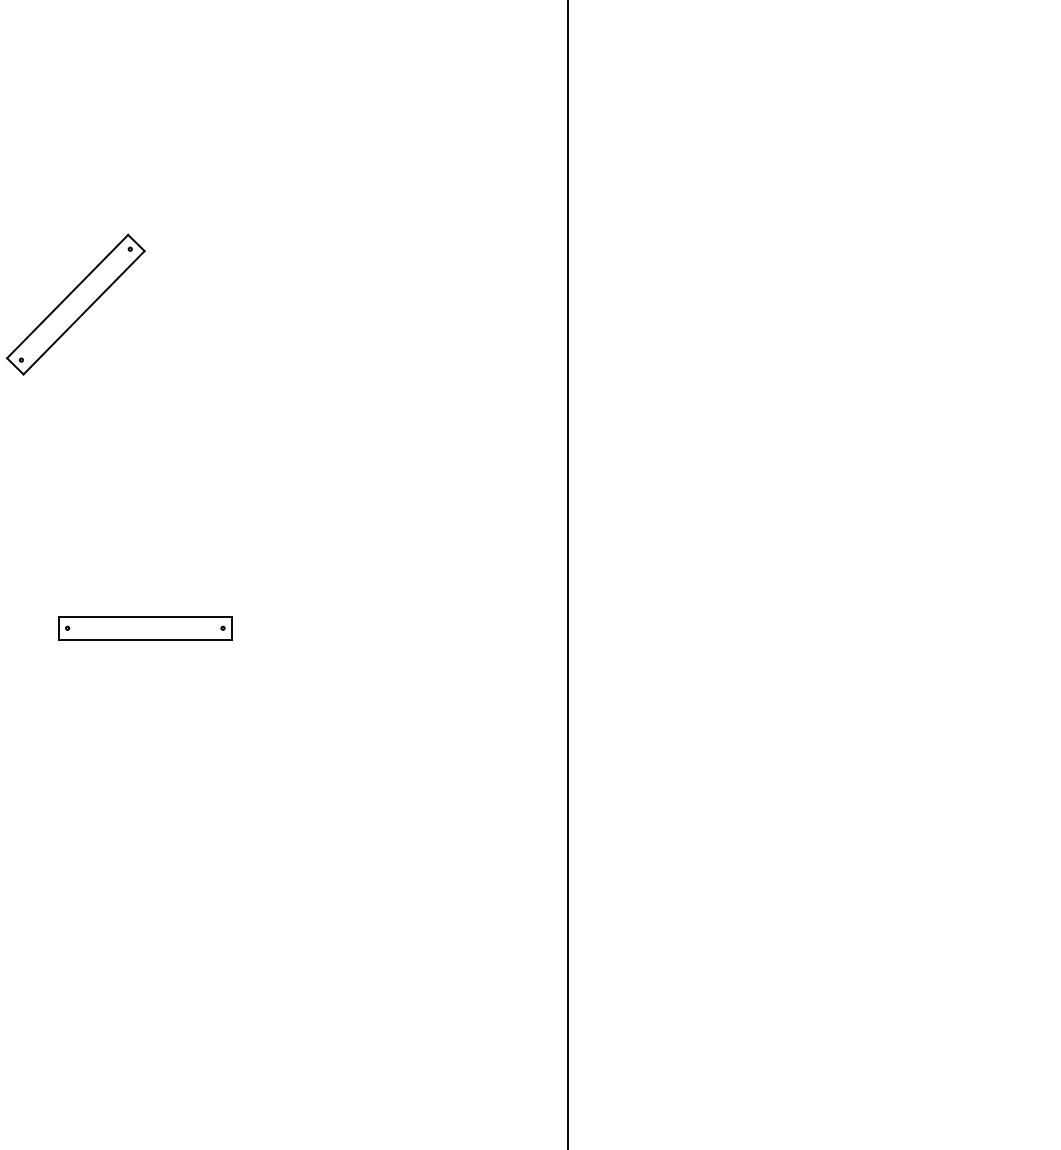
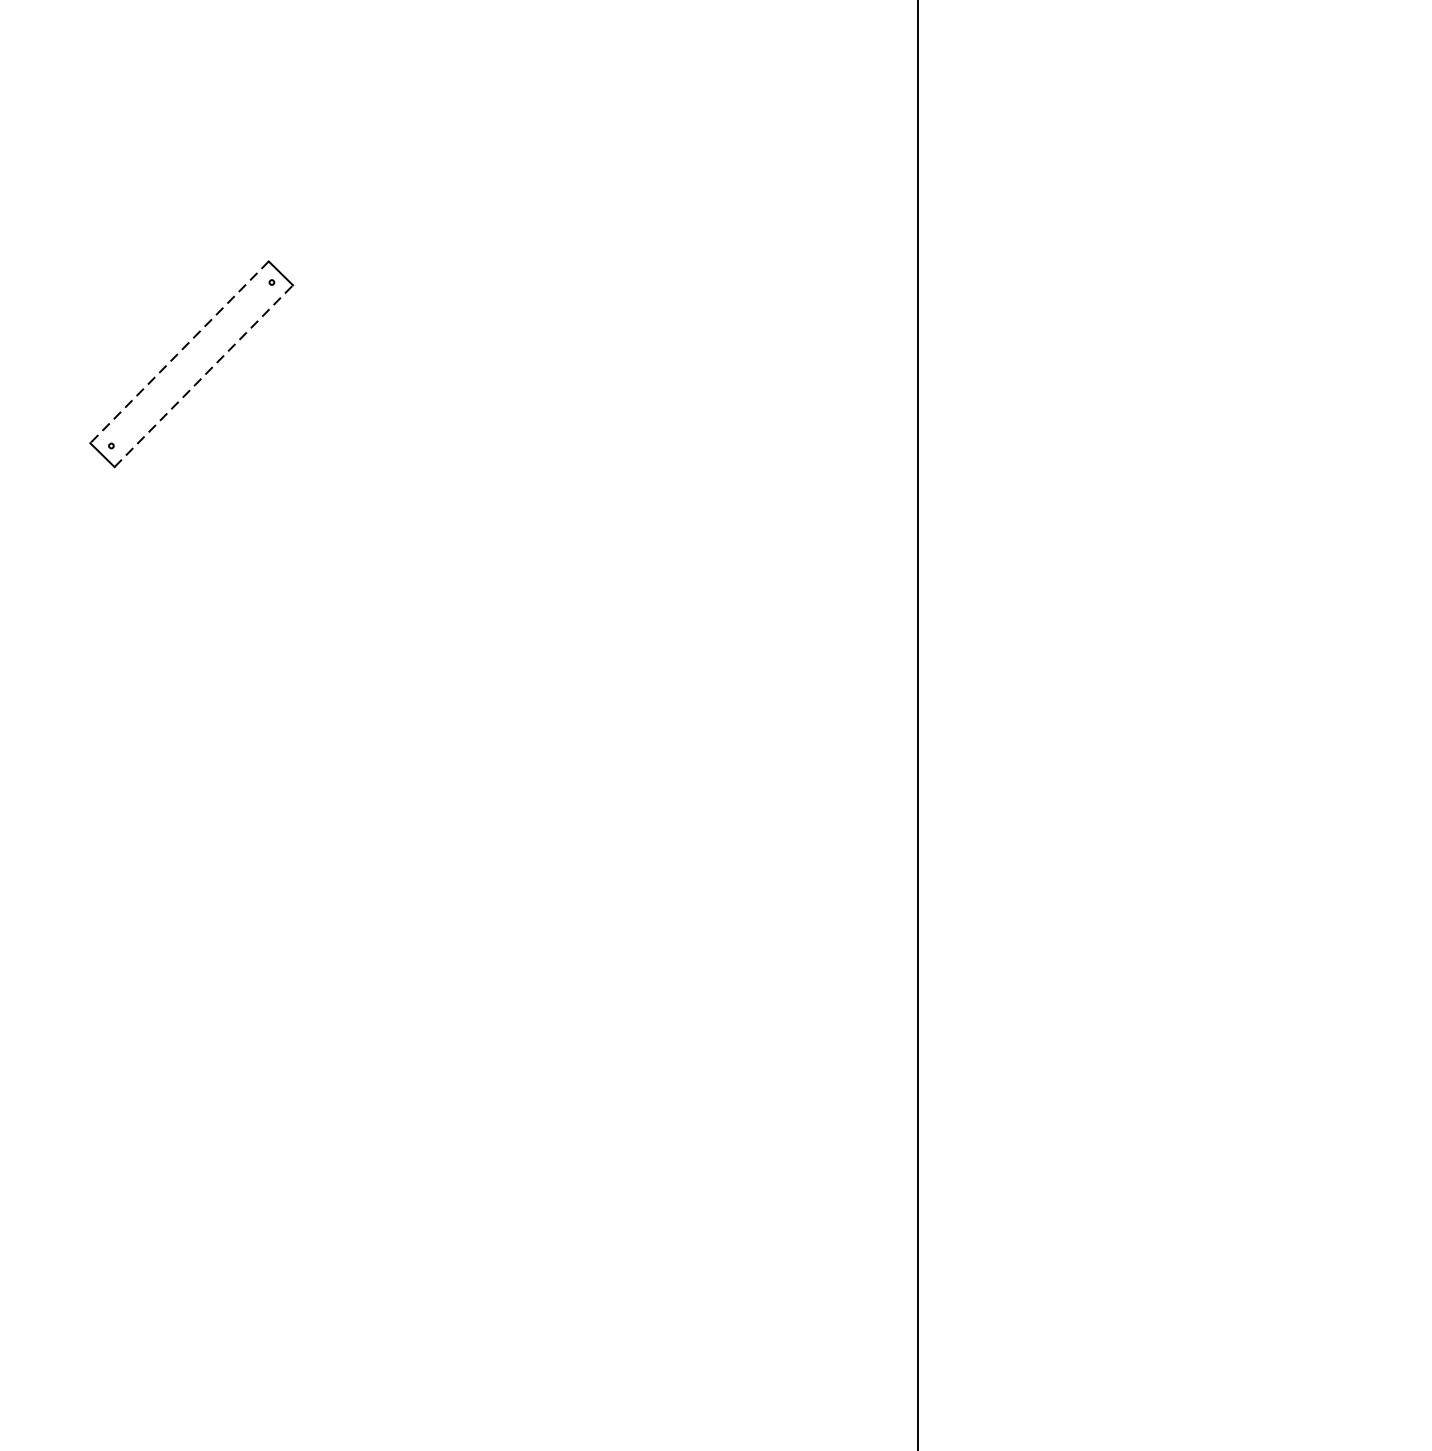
line: (67, 296) -> (179, 352), solid -> dashed
line: (84, 312) -> (204, 375), solid -> dashed
part: (145, 628) -> (294, 841), removed

